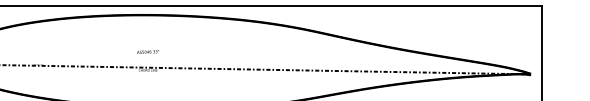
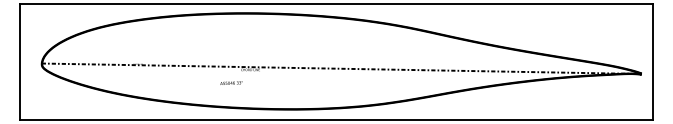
text: (148, 51) -> (231, 82), moved

